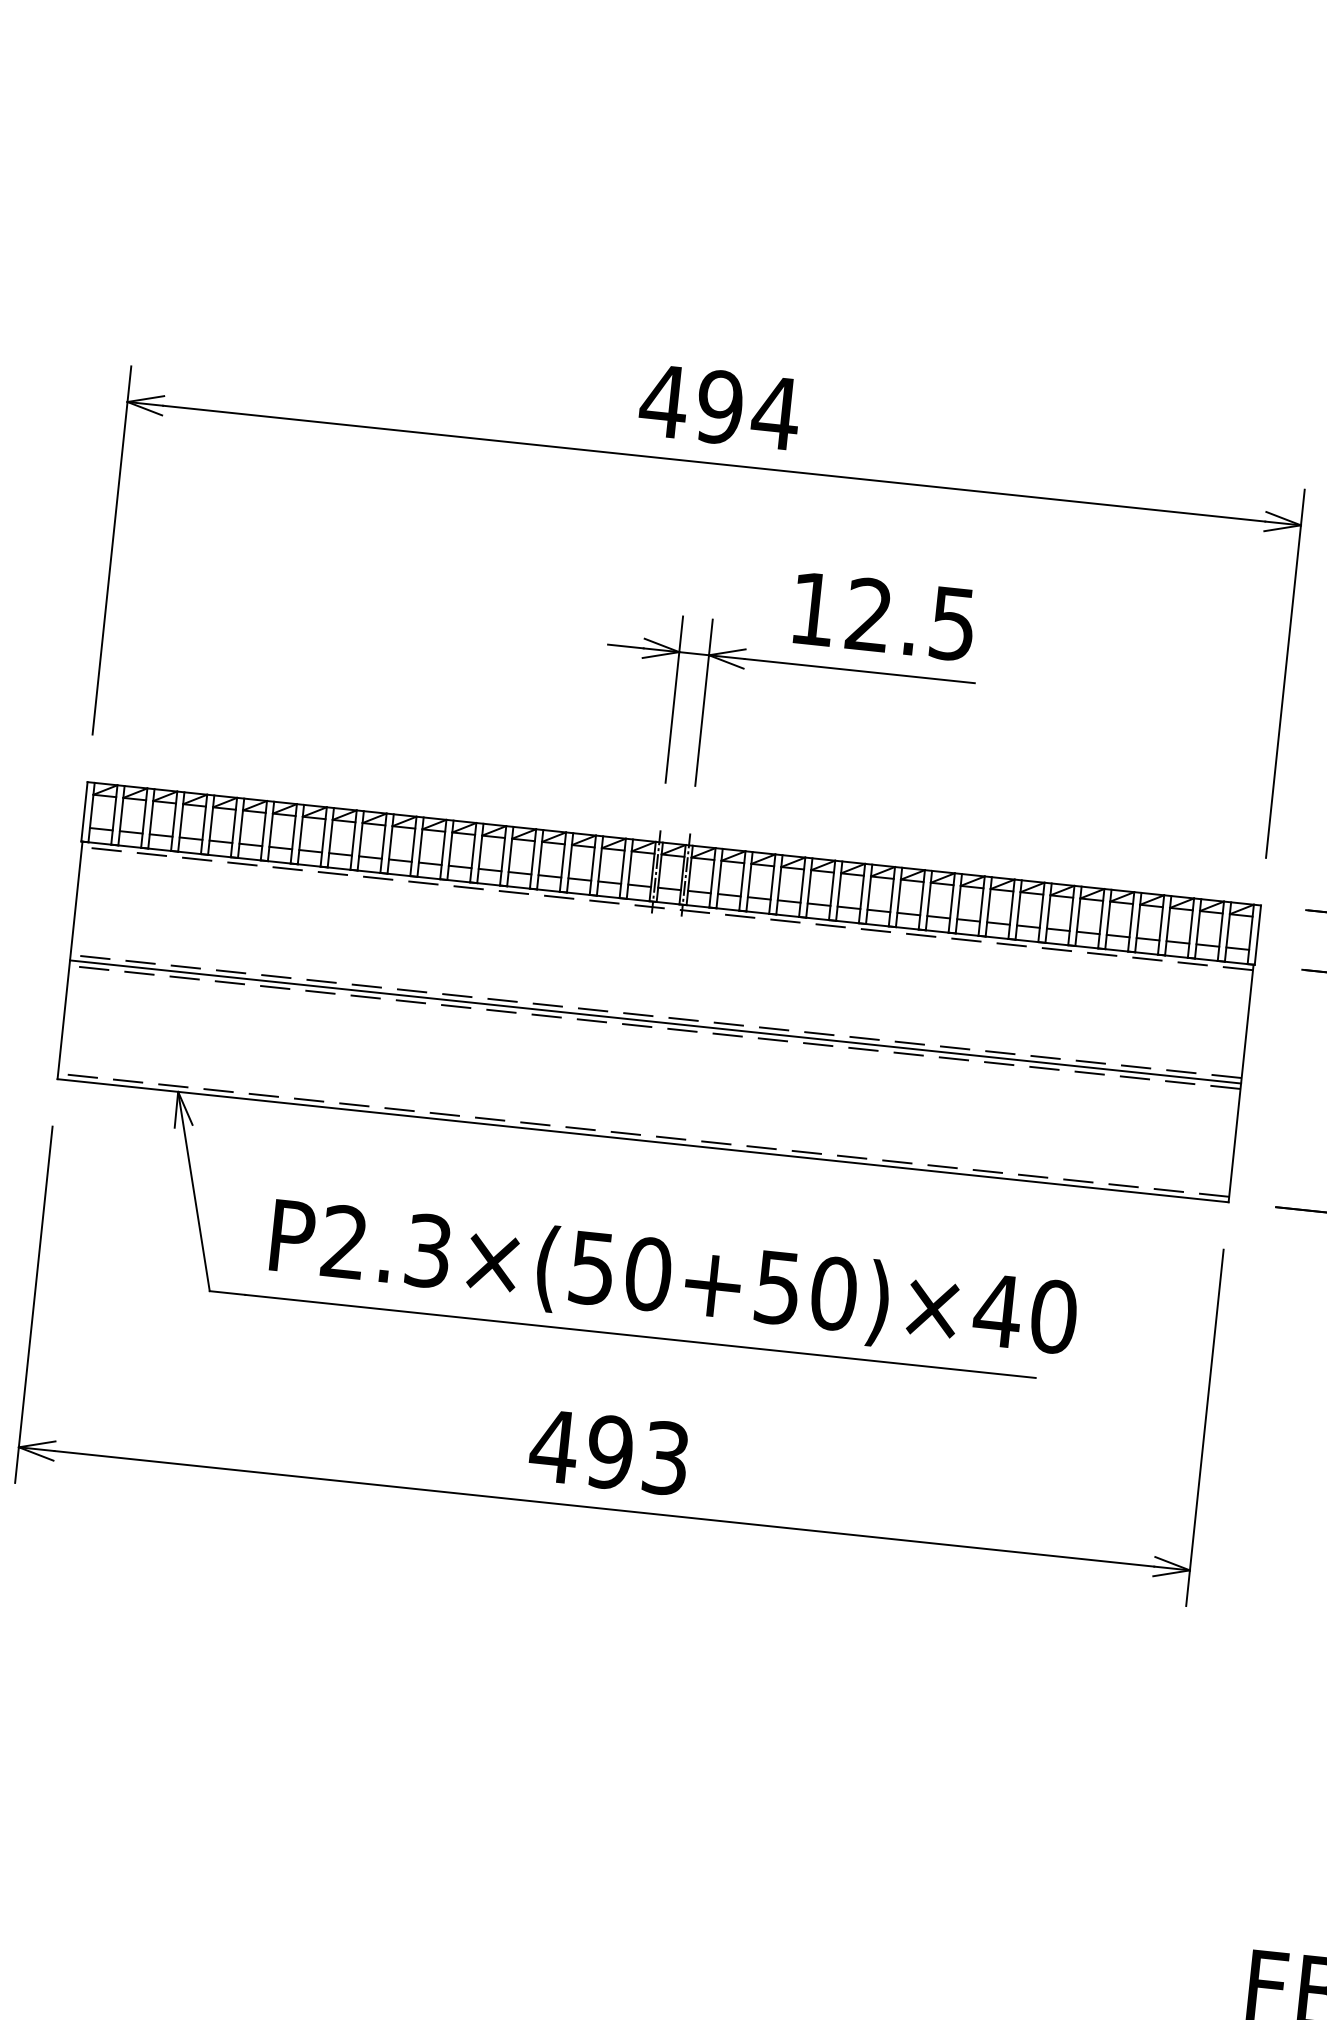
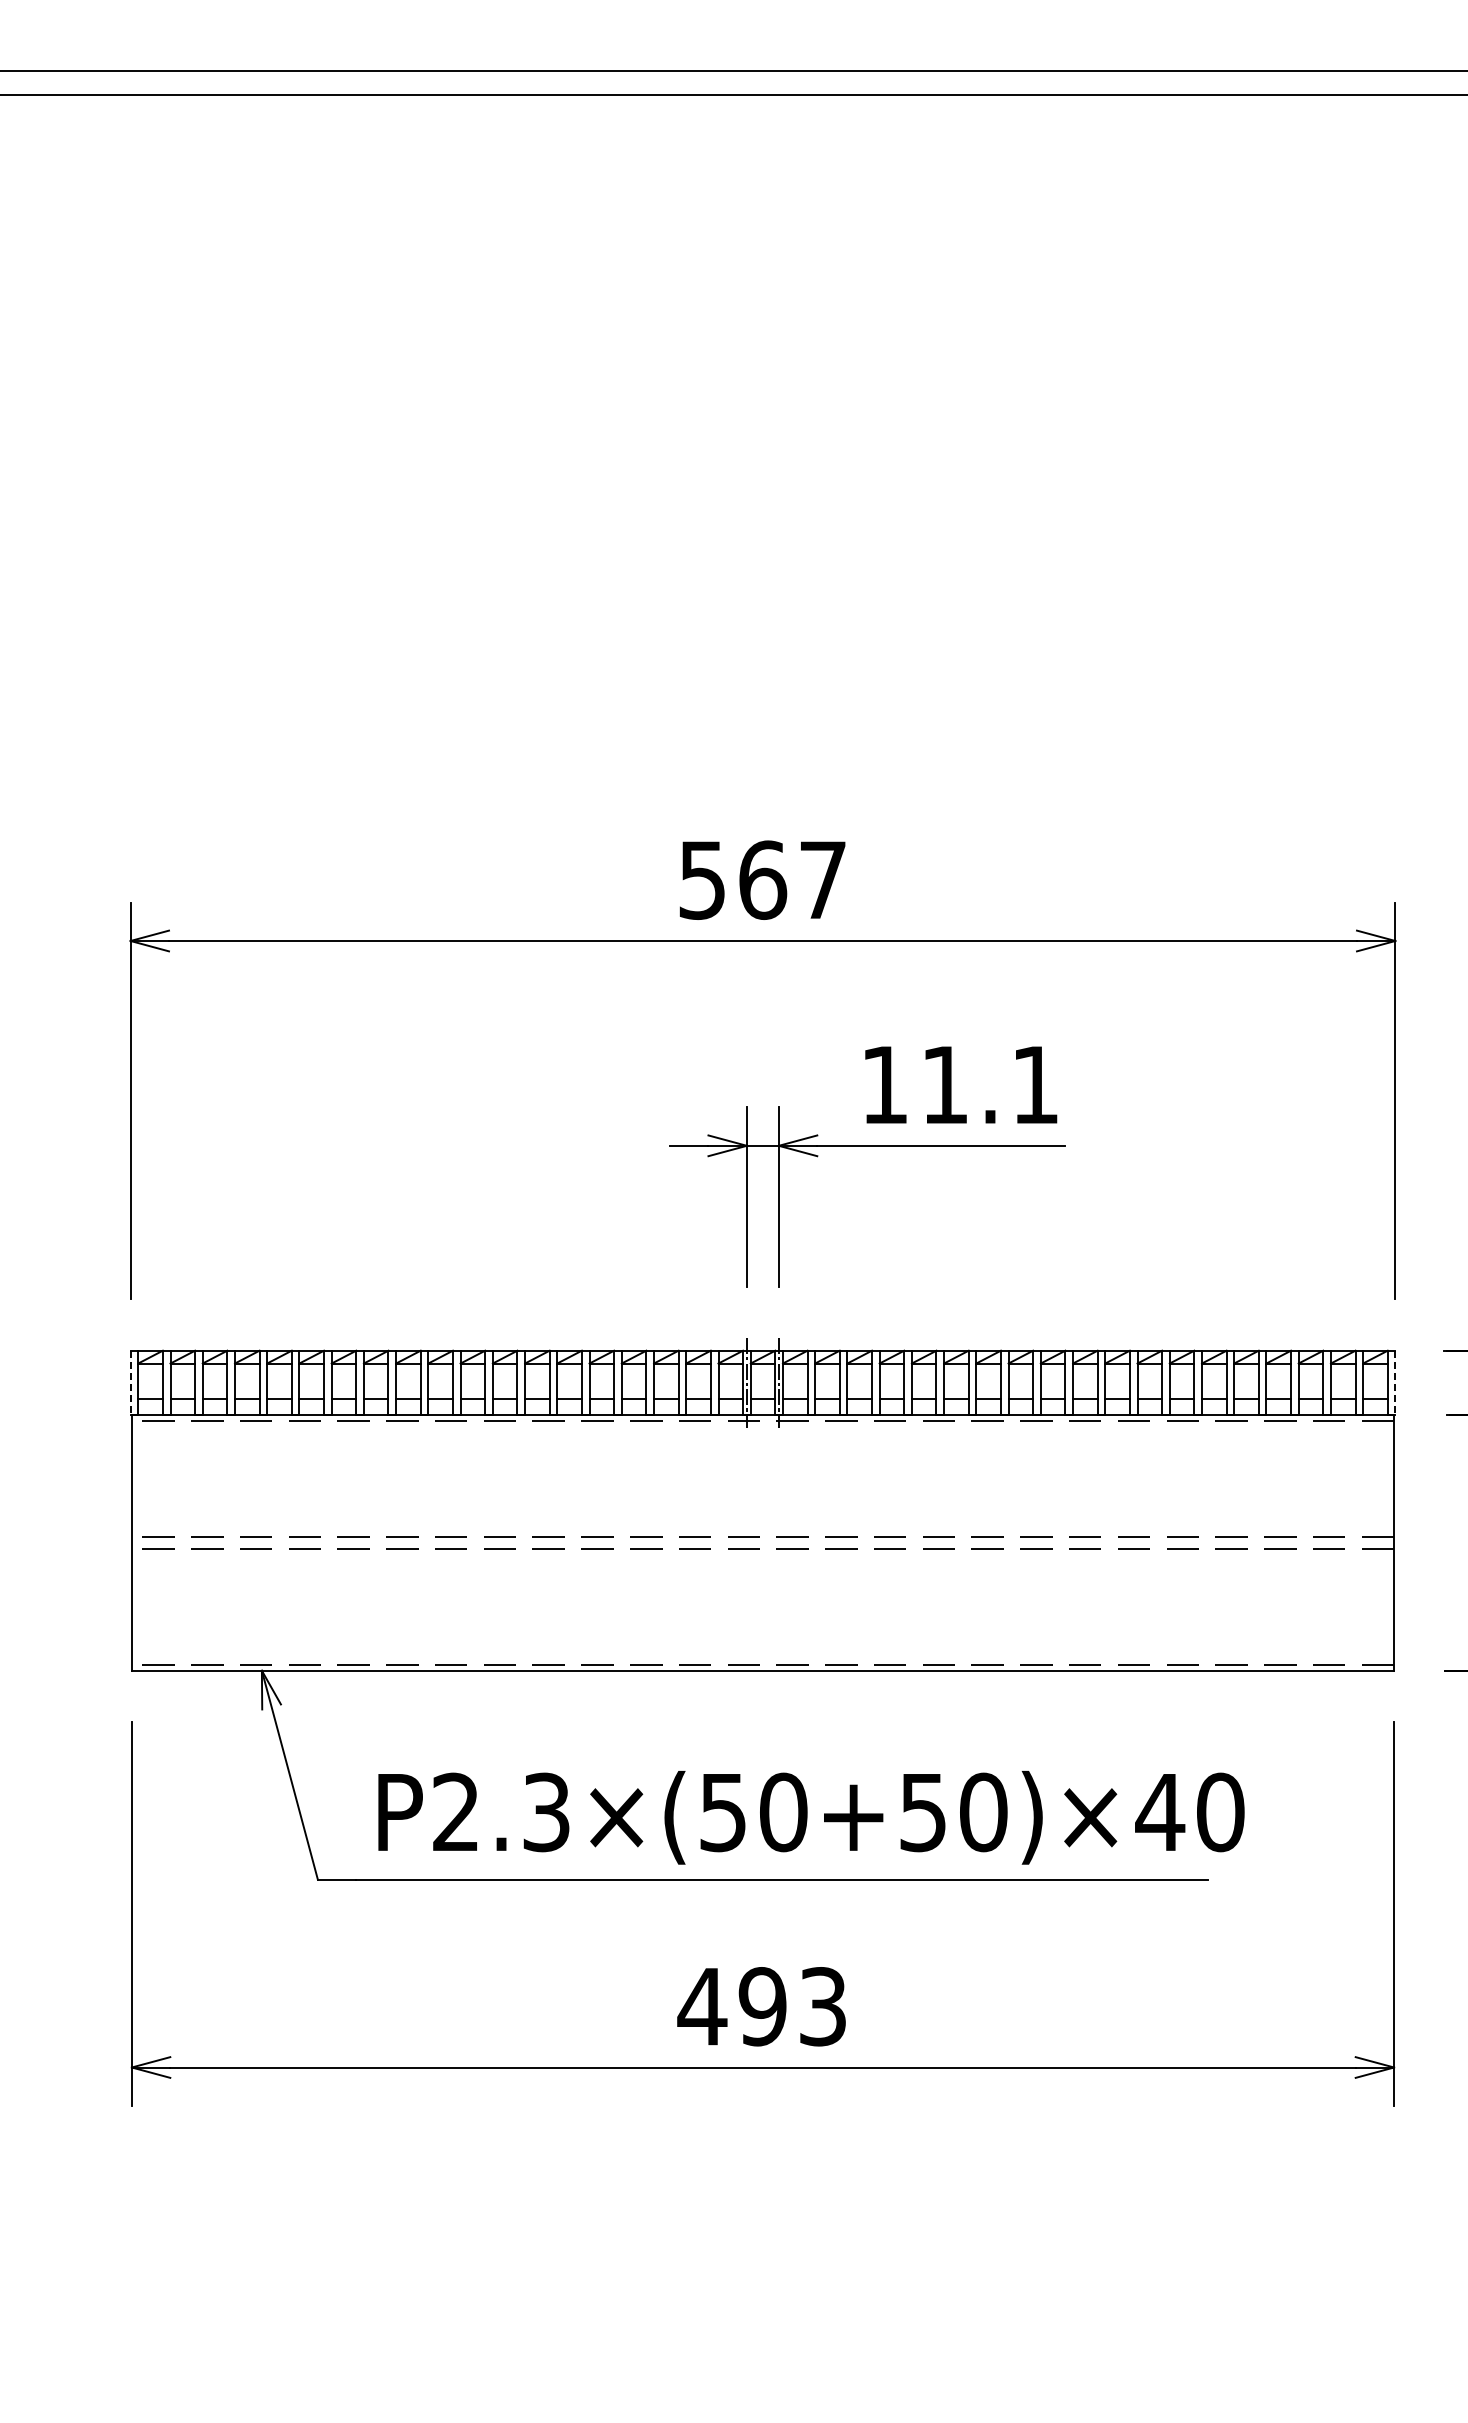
text: (719, 406) -> (762, 879), 494 -> 567
text: (910, 618) -> (989, 1084), 12.5 -> 11.1
line: (84, 812) -> (130, 1383), solid -> dashed
line: (1257, 935) -> (1395, 1383), solid -> dashed
line: (655, 1021) -> (762, 1542), removed

